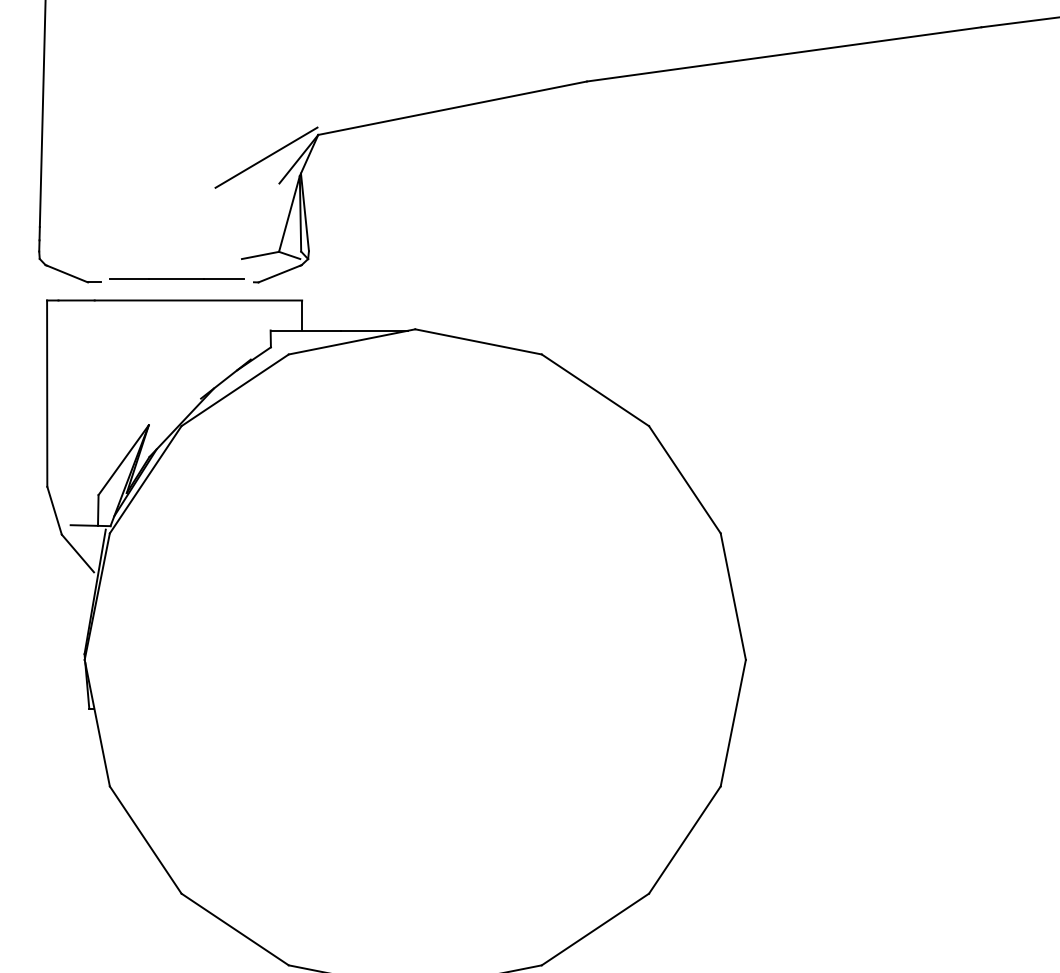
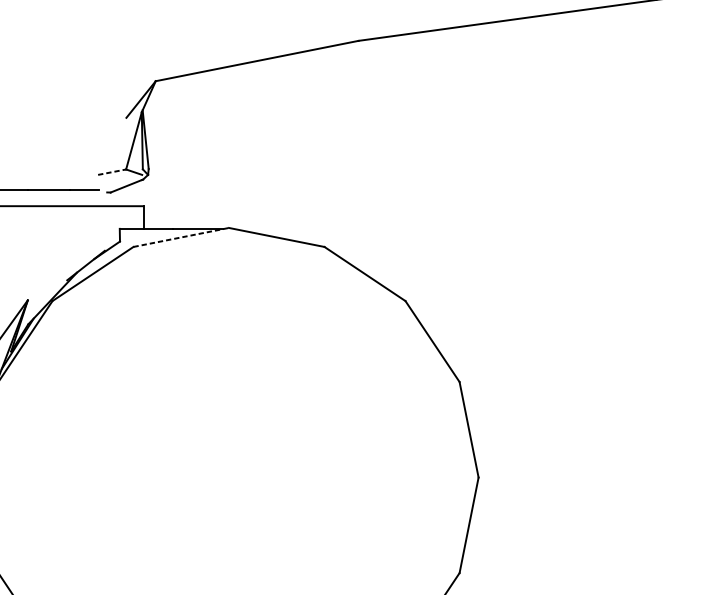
line: (266, 157) -> (116, 98), removed
line: (260, 255) -> (112, 172), solid -> dashed
line: (352, 341) -> (181, 237), solid -> dashed

